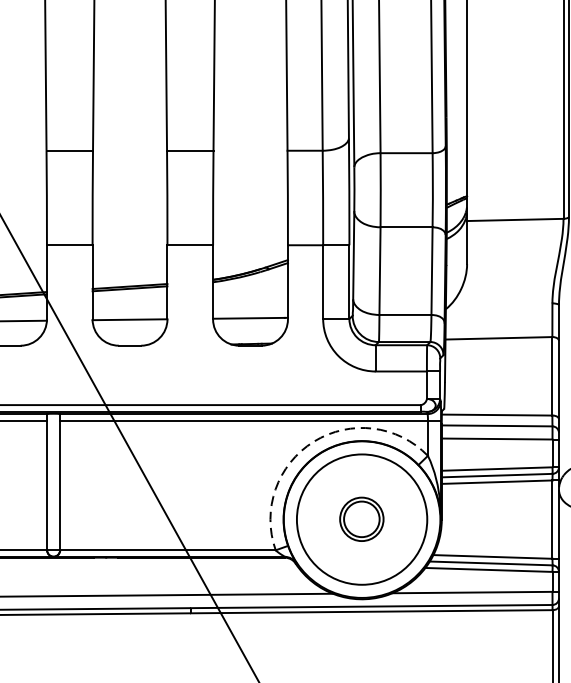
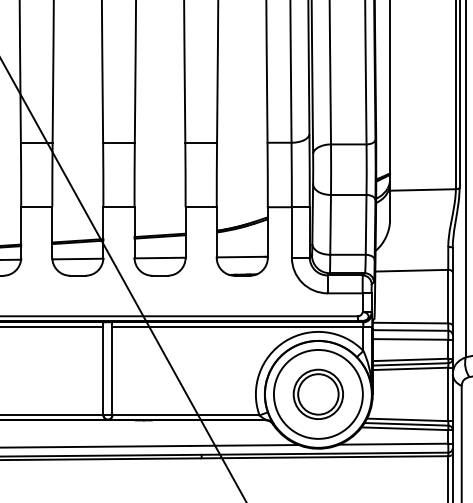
arc: (313, 442) -> (285, 341), dashed -> solid
part: (360, 518) -> (317, 393), size x1.67

